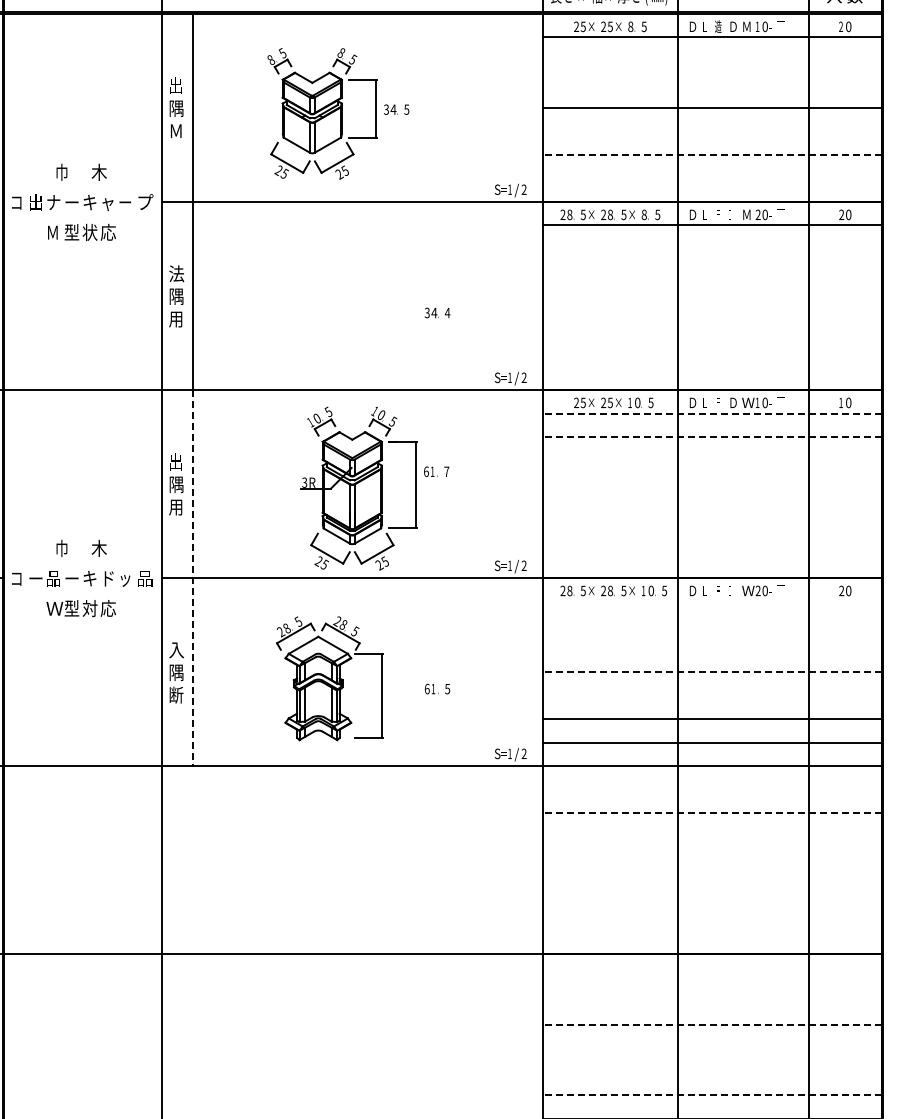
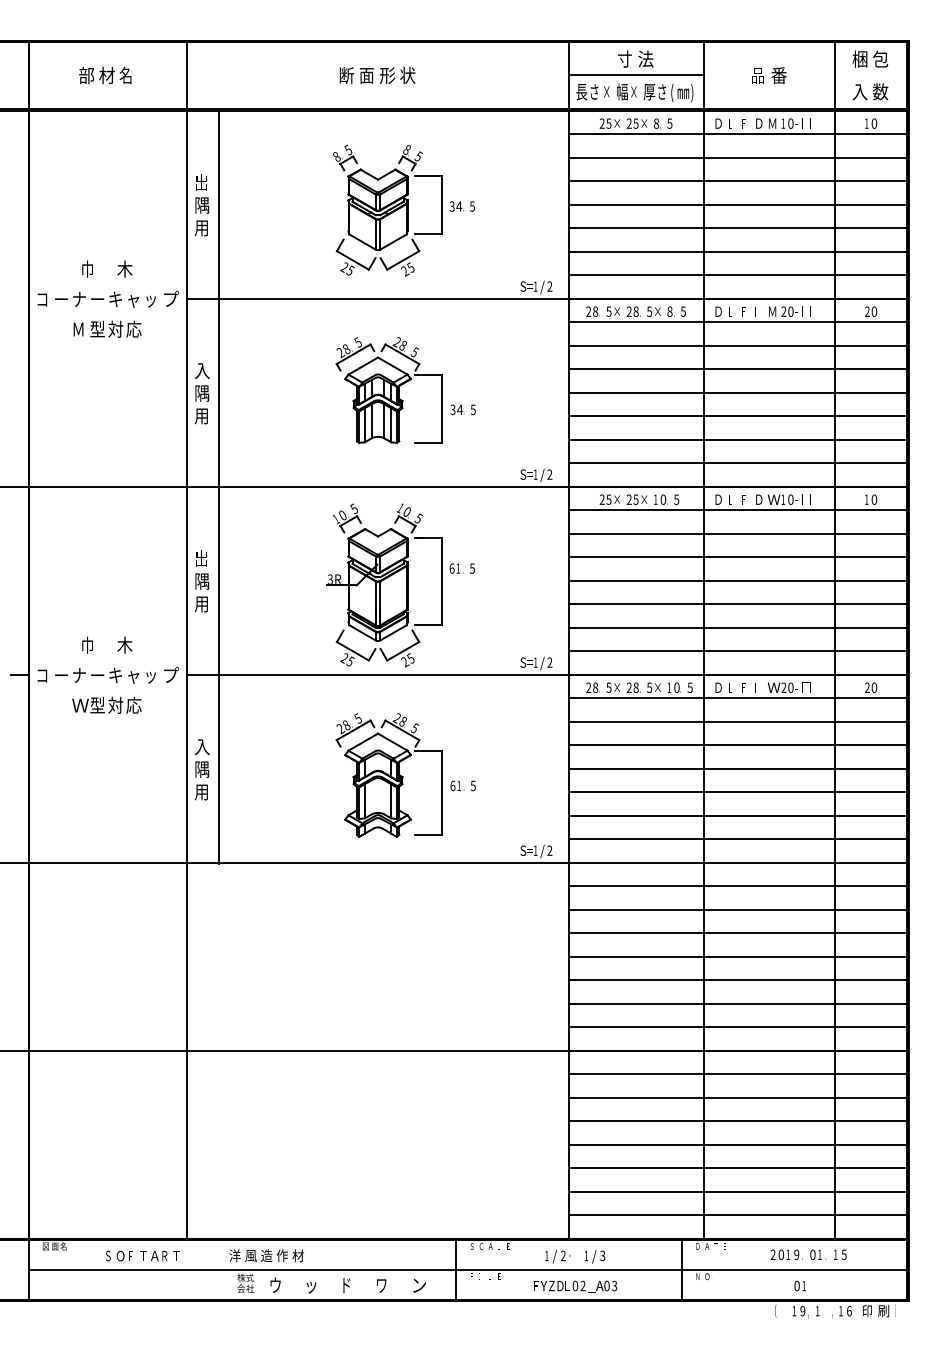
text: (717, 26) -> (743, 123), 造 -> Ｆ
text: (840, 26) -> (866, 123), 2 -> 1
line: (711, 60) -> (737, 157), added
line: (711, 84) -> (737, 181), added
part: (337, 113) -> (403, 210), moved
text: (174, 131) -> (200, 228), Ｍ -> 用
line: (711, 131) -> (737, 228), added
line: (711, 154) -> (737, 251), dashed -> solid
line: (711, 178) -> (737, 275), added
text: (35, 202) -> (61, 299), 出 -> ー
text: (124, 204) -> (150, 301), ー -> ッ
text: (89, 231) -> (115, 328), 状 -> 対
line: (711, 248) -> (737, 345), added
line: (711, 272) -> (737, 369), added
text: (176, 273) -> (202, 370), 法 -> 入
part: (362, 293) -> (388, 390), added
line: (711, 295) -> (737, 392), added
text: (447, 312) -> (473, 409), 4 -> 5
line: (711, 319) -> (737, 416), added
line: (711, 342) -> (737, 439), added
line: (711, 366) -> (737, 463), added
line: (711, 413) -> (737, 510), dashed -> solid
line: (711, 436) -> (737, 533), dashed -> solid
line: (711, 460) -> (737, 557), added
text: (445, 471) -> (471, 568), 7 -> 5
line: (711, 483) -> (737, 580), added
line: (711, 507) -> (737, 604), added
line: (711, 530) -> (737, 627), added
line: (711, 554) -> (737, 651), added
text: (53, 578) -> (79, 675), 品 -> ナ
text: (107, 578) -> (133, 675), ド -> ャ
text: (145, 578) -> (171, 675), 品 -> プ
line: (192, 578) -> (218, 675), dashed -> solid
line: (711, 601) -> (737, 698), added
line: (711, 624) -> (737, 721), added
line: (711, 648) -> (737, 745), added
line: (711, 671) -> (737, 768), dashed -> solid
part: (328, 678) -> (388, 775), moved
text: (175, 694) -> (201, 791), 断 -> 用
line: (711, 695) -> (737, 792), added
line: (711, 789) -> (737, 886), added
line: (711, 812) -> (737, 909), dashed -> solid
line: (711, 836) -> (737, 933), added
line: (711, 859) -> (737, 956), added
line: (711, 883) -> (737, 980), added
line: (711, 906) -> (737, 1003), added
line: (711, 930) -> (737, 1027), added
line: (711, 977) -> (737, 1074), added
line: (711, 1000) -> (737, 1097), added
line: (711, 1024) -> (737, 1121), dashed -> solid
line: (711, 1047) -> (737, 1144), added
line: (711, 1071) -> (737, 1168), added
line: (711, 1094) -> (737, 1191), dashed -> solid

